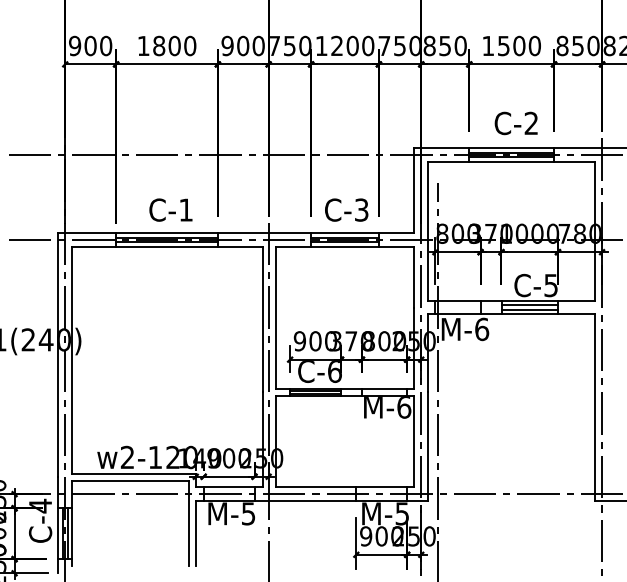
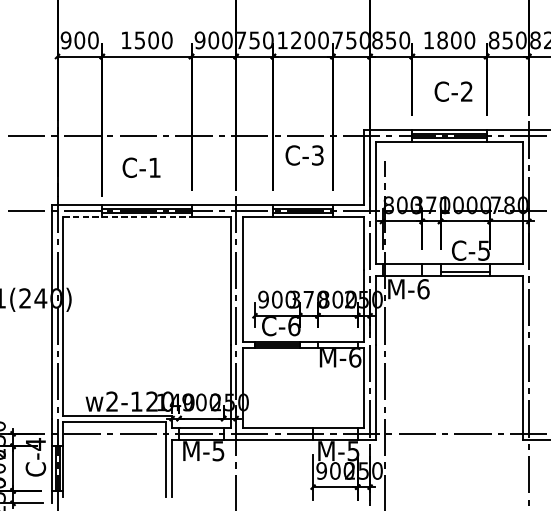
text: (159, 45) -> (140, 39), 1800 -> 1500
text: (503, 45) -> (442, 39), 1500 -> 1800
text: (515, 123) -> (452, 91), moved
text: (170, 209) -> (141, 167), moved
text: (346, 209) -> (304, 154), moved
line: (145, 246) -> (127, 216), solid -> dashed
line: (529, 305) -> (465, 268), removed

